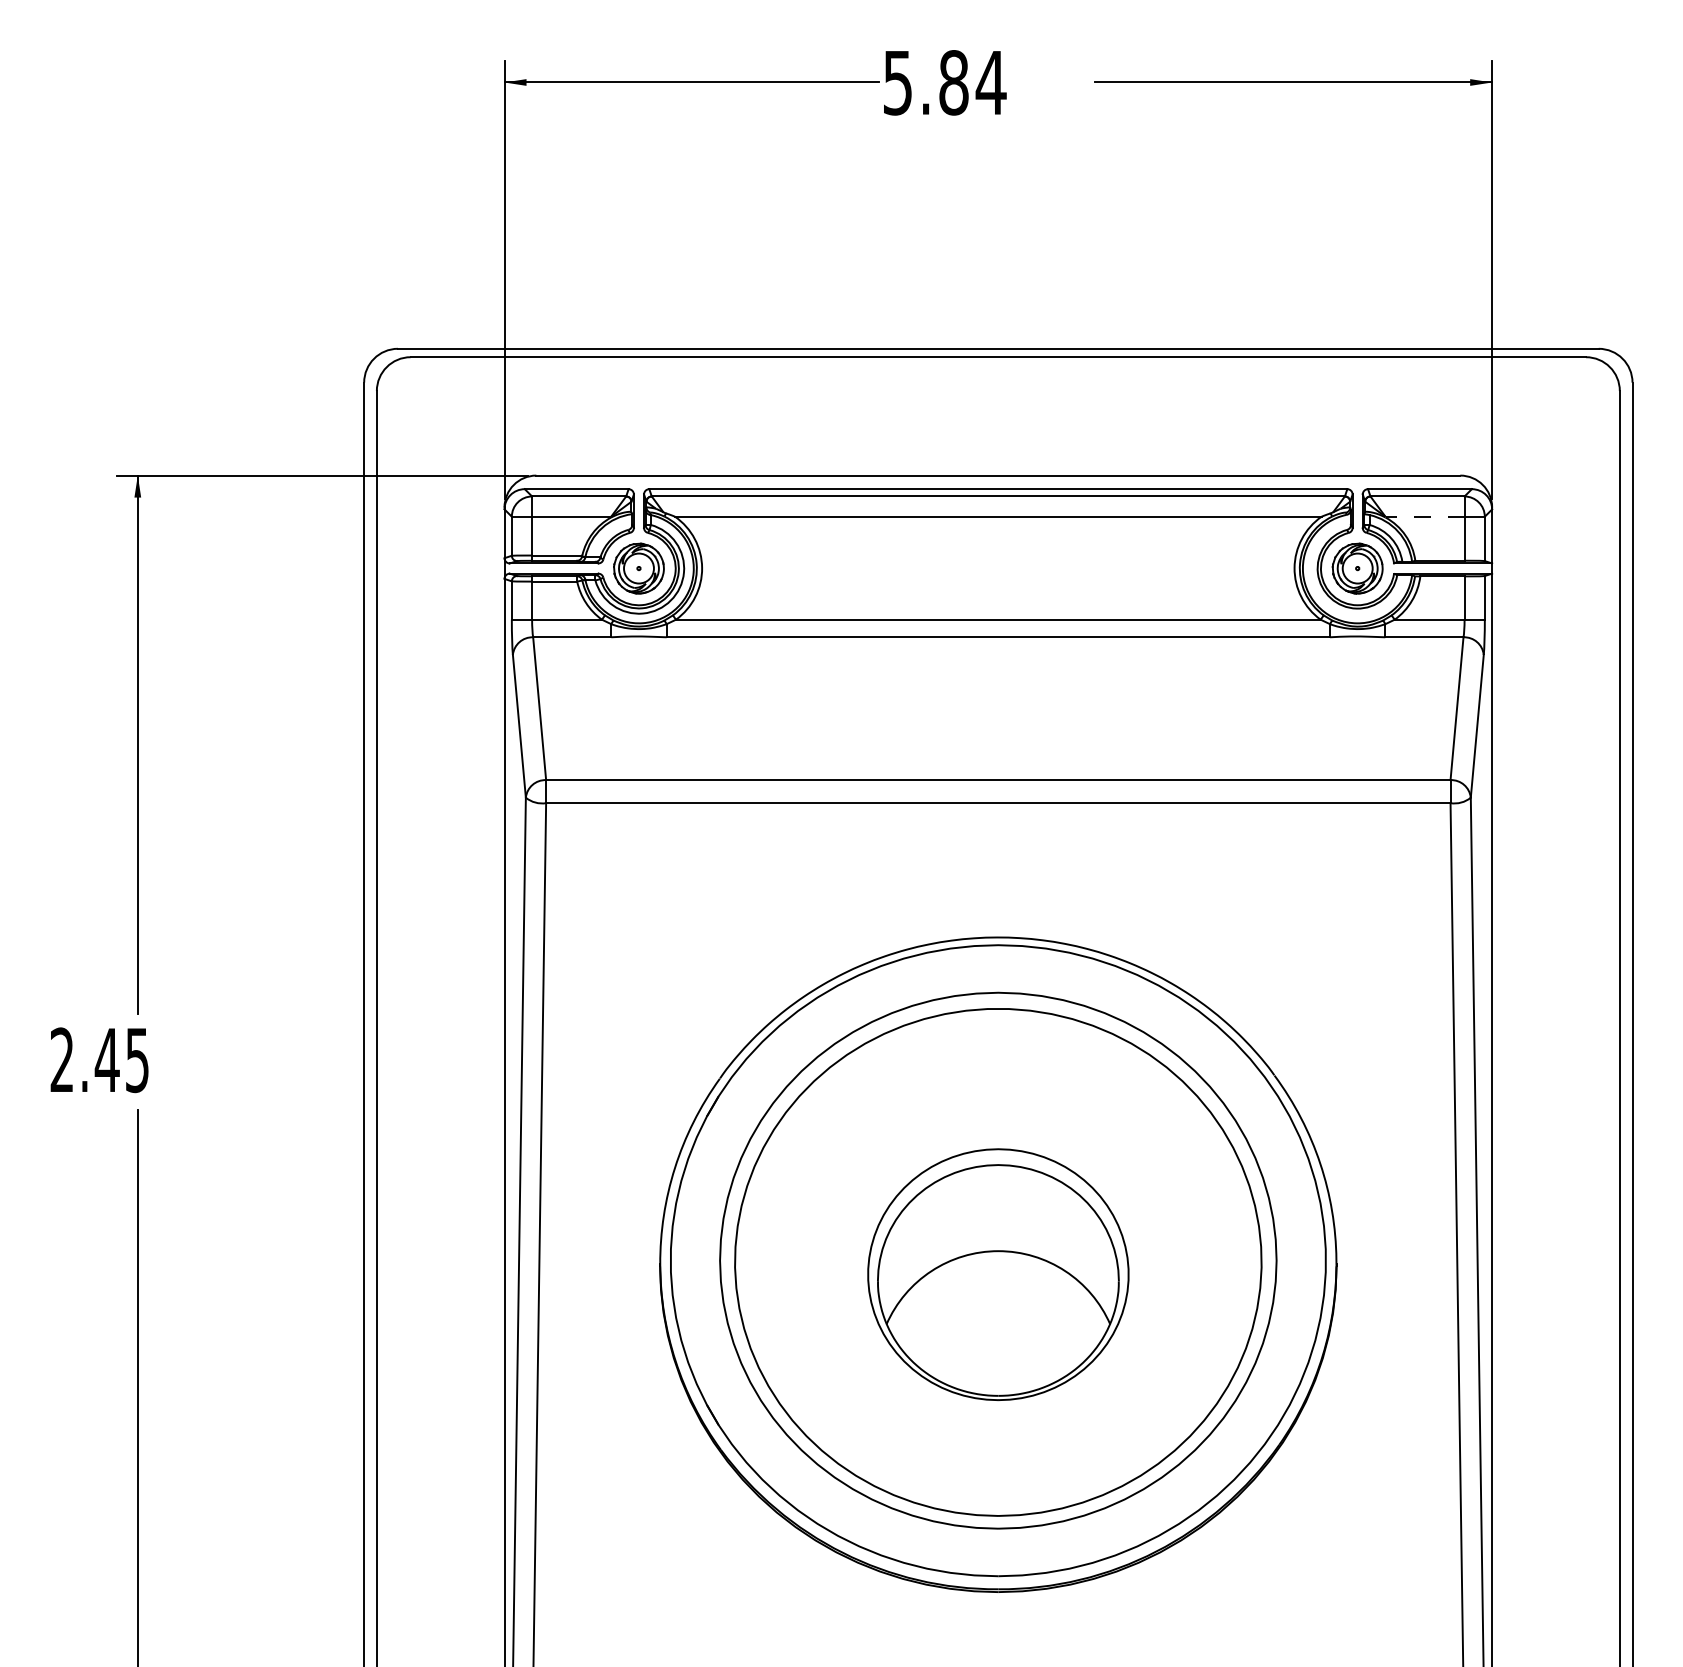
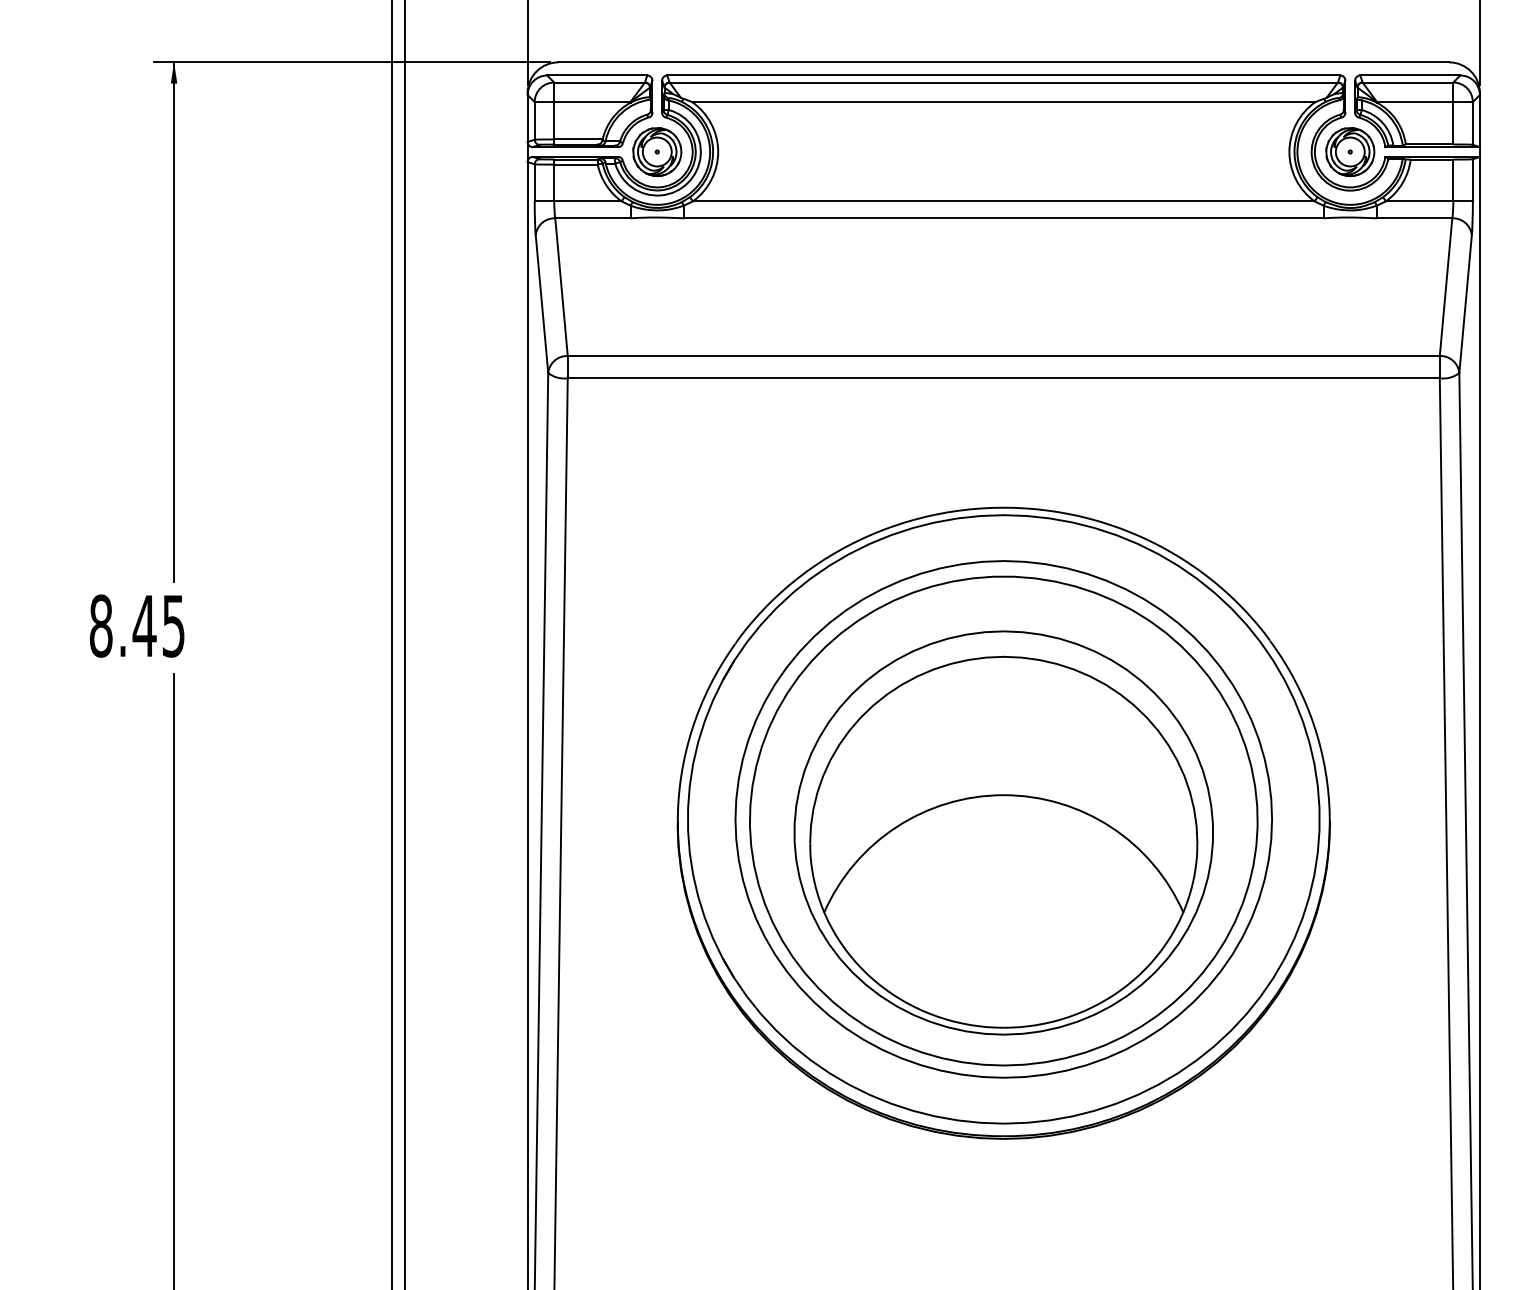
line: (1425, 516) -> (1415, 101), dashed -> solid
text: (62, 1060) -> (101, 626), 2.45 -> 8.45
part: (998, 1274) -> (1003, 832), size x1.67

